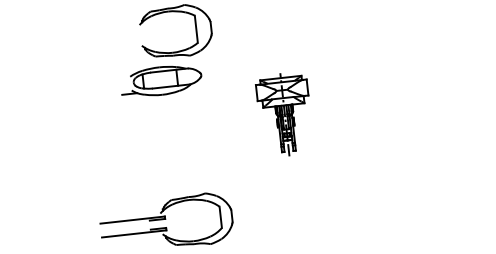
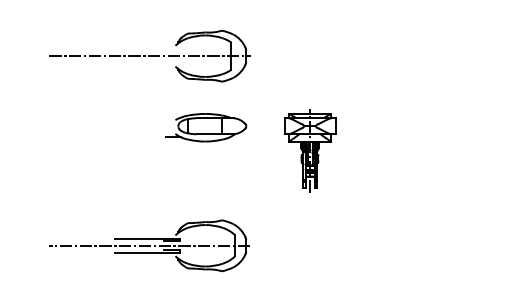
line: (115, 38) -> (150, 56), added
part: (161, 80) -> (206, 127), moved
line: (135, 226) -> (149, 245), added

